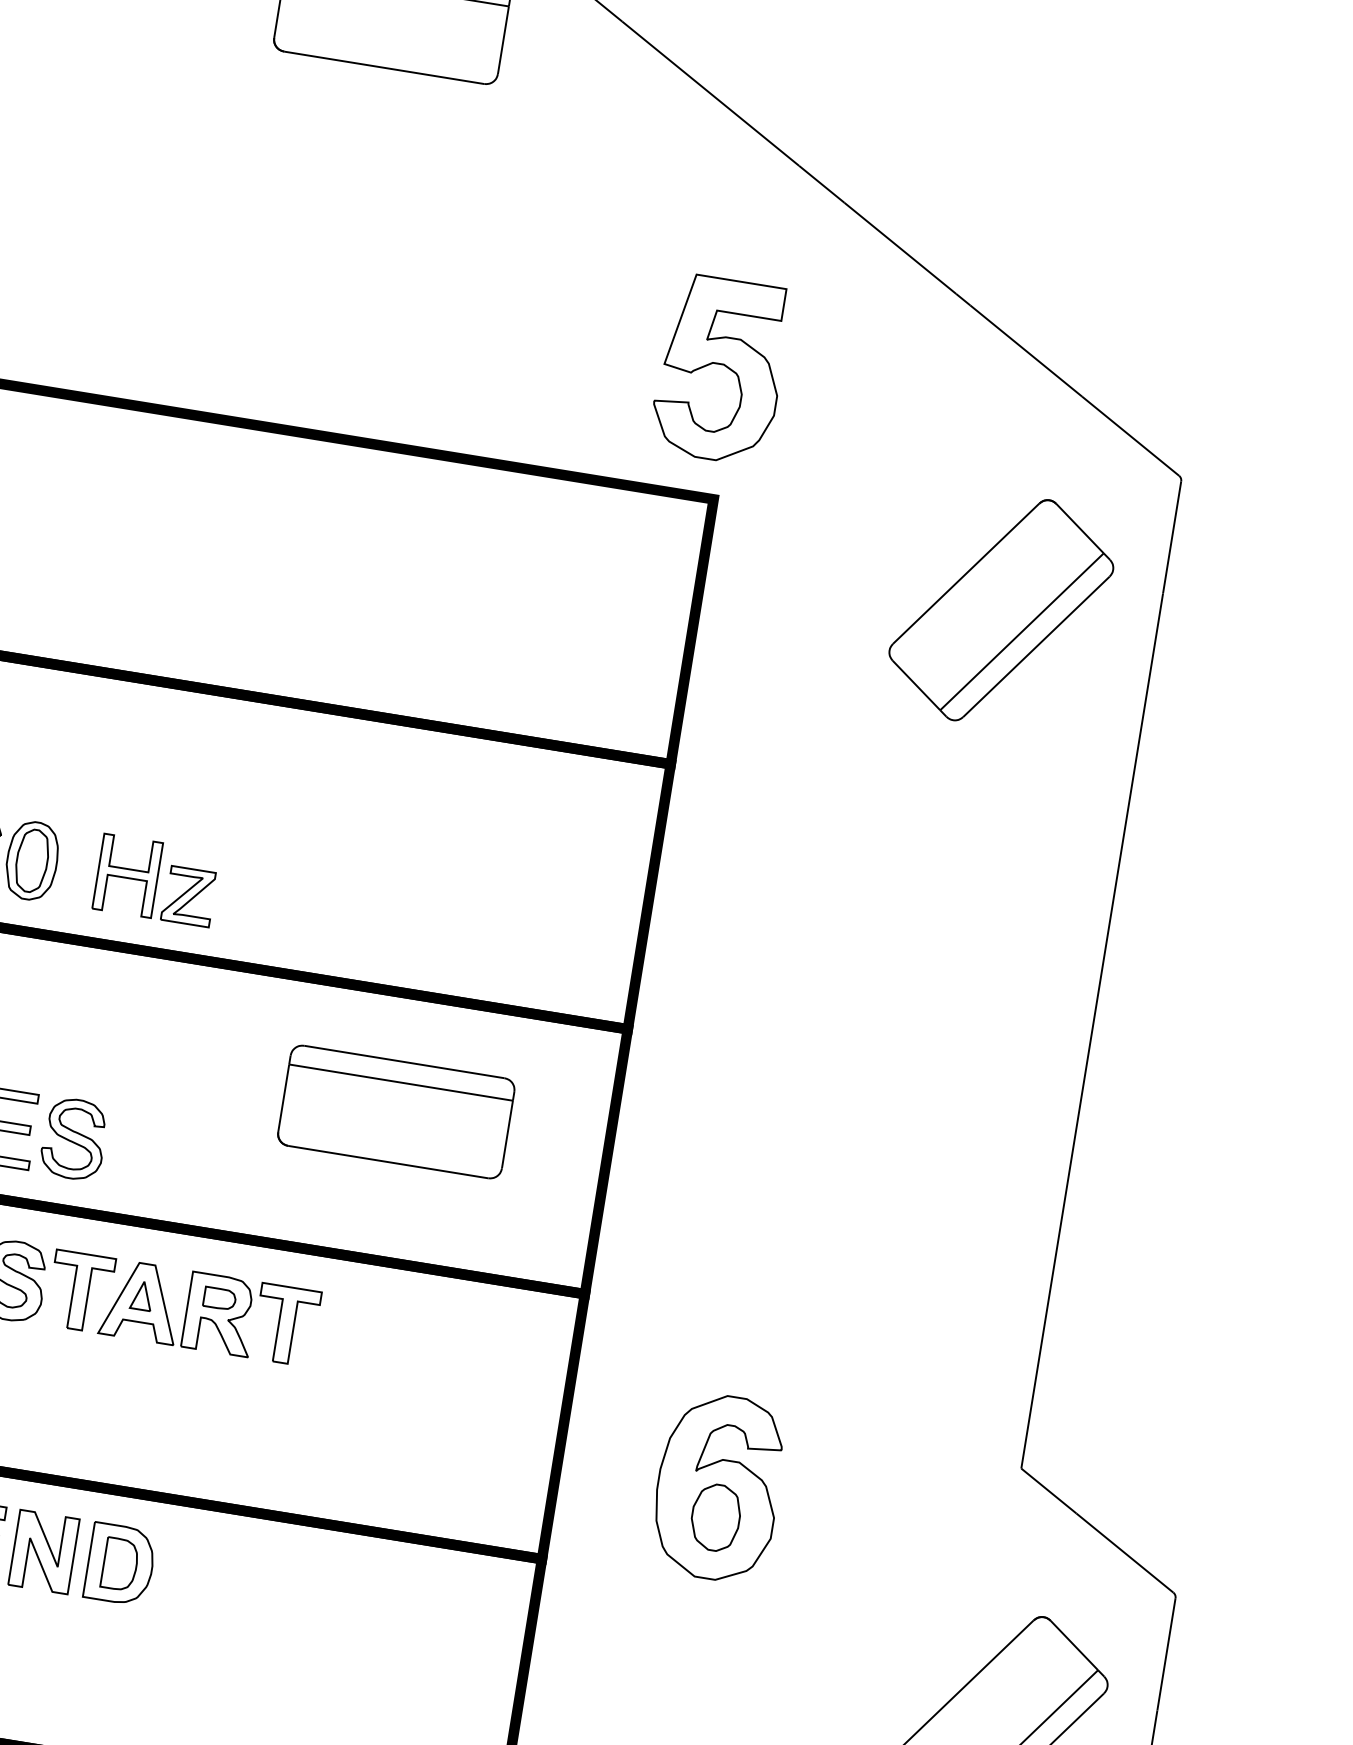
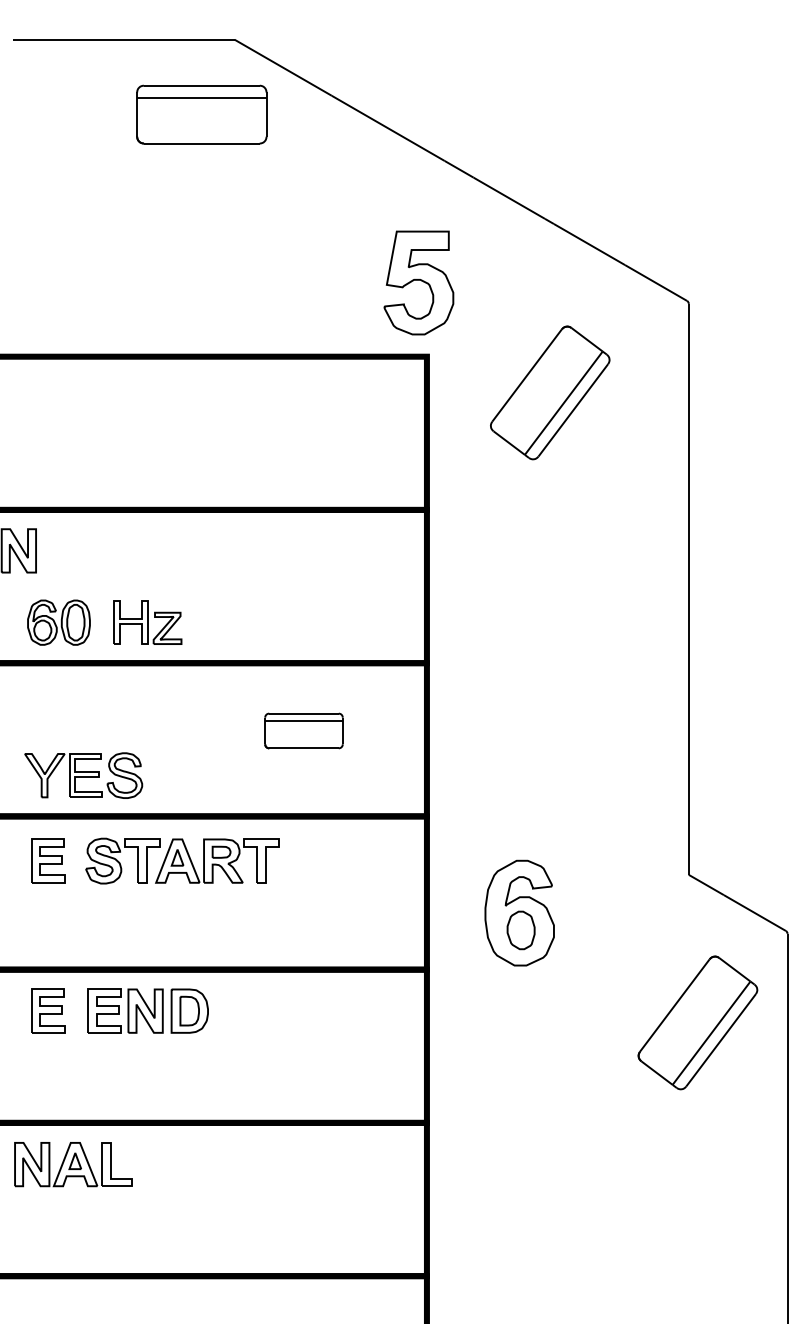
part: (1001, 609) -> (550, 392), moved
part: (395, 1111) -> (303, 730), size x0.6

